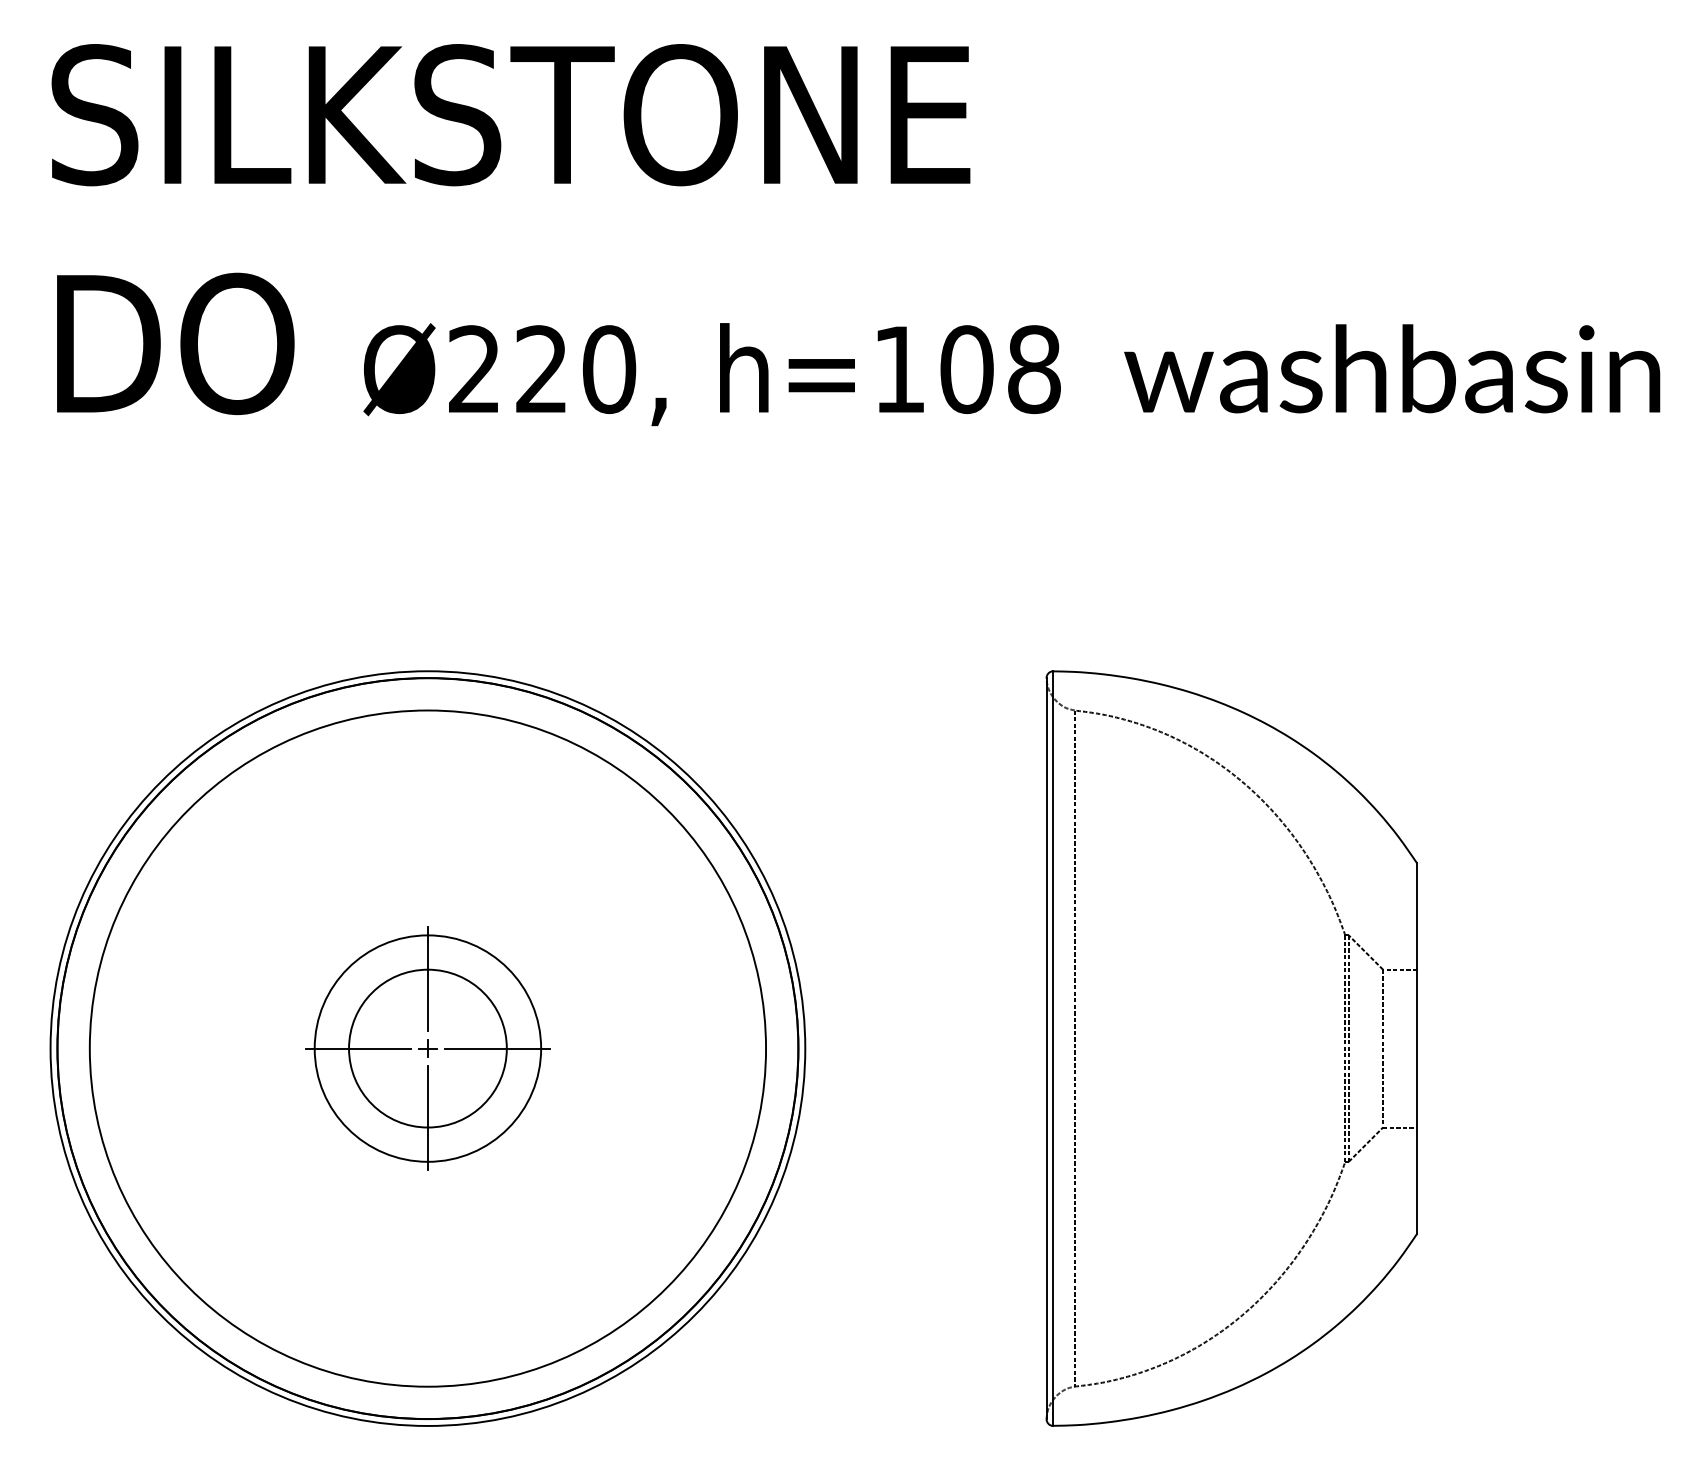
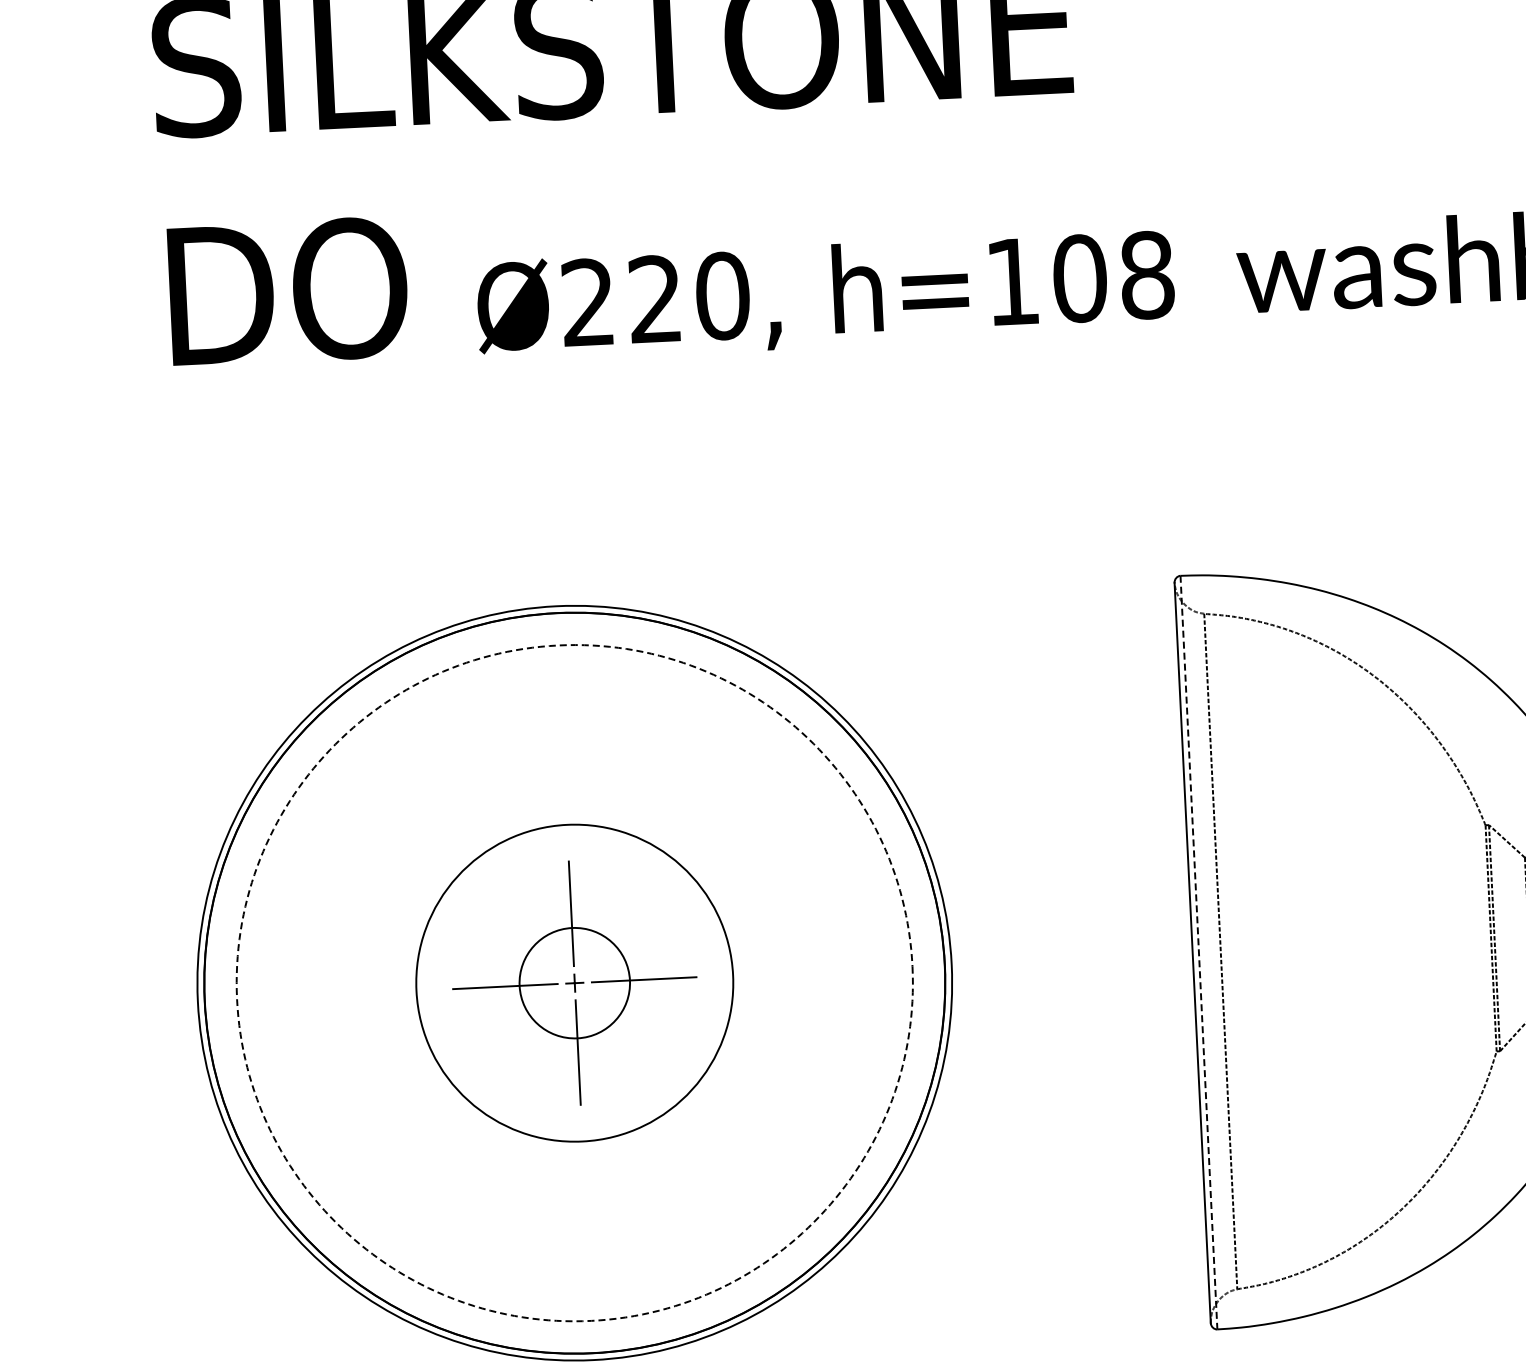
circle: (427, 1048) -> (574, 983), size x0.7
circle: (427, 1048) -> (574, 983), size x1.4
circle: (427, 1048) -> (574, 983), solid -> dashed
line: (1052, 1049) -> (1198, 953), solid -> dashed

